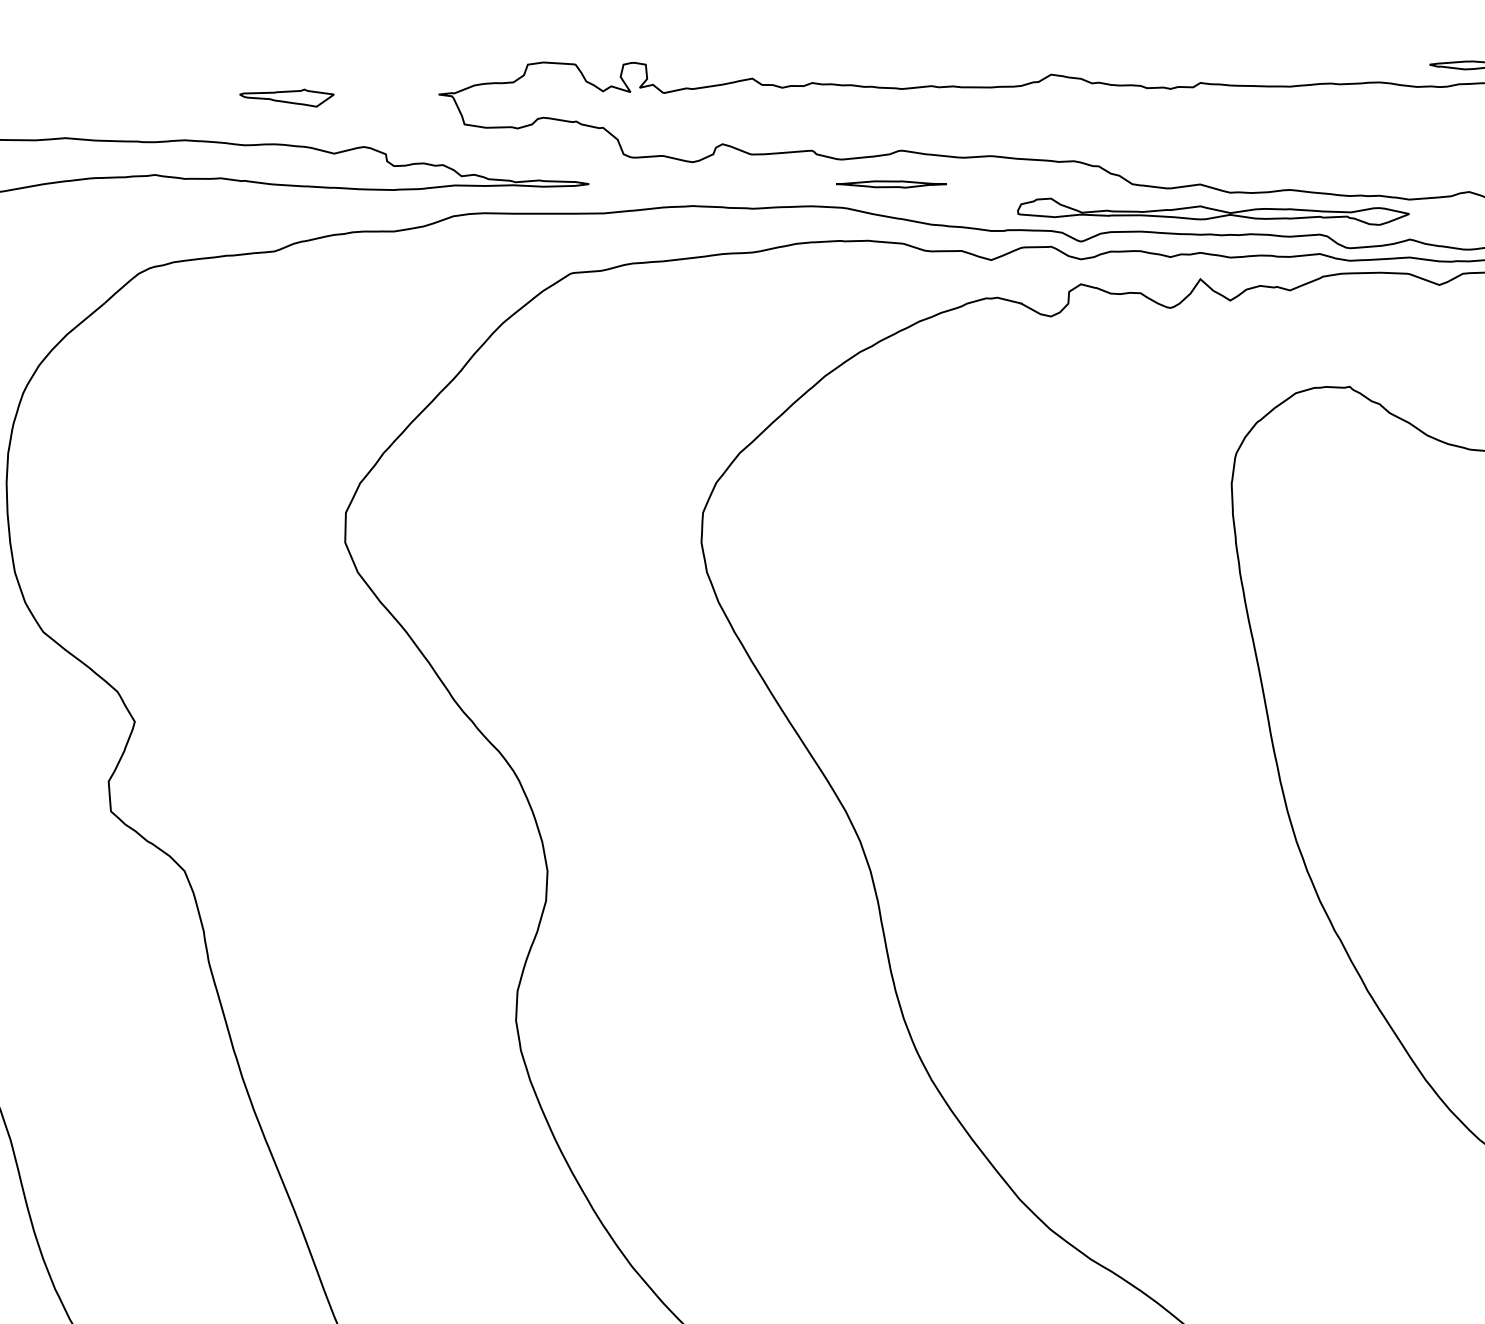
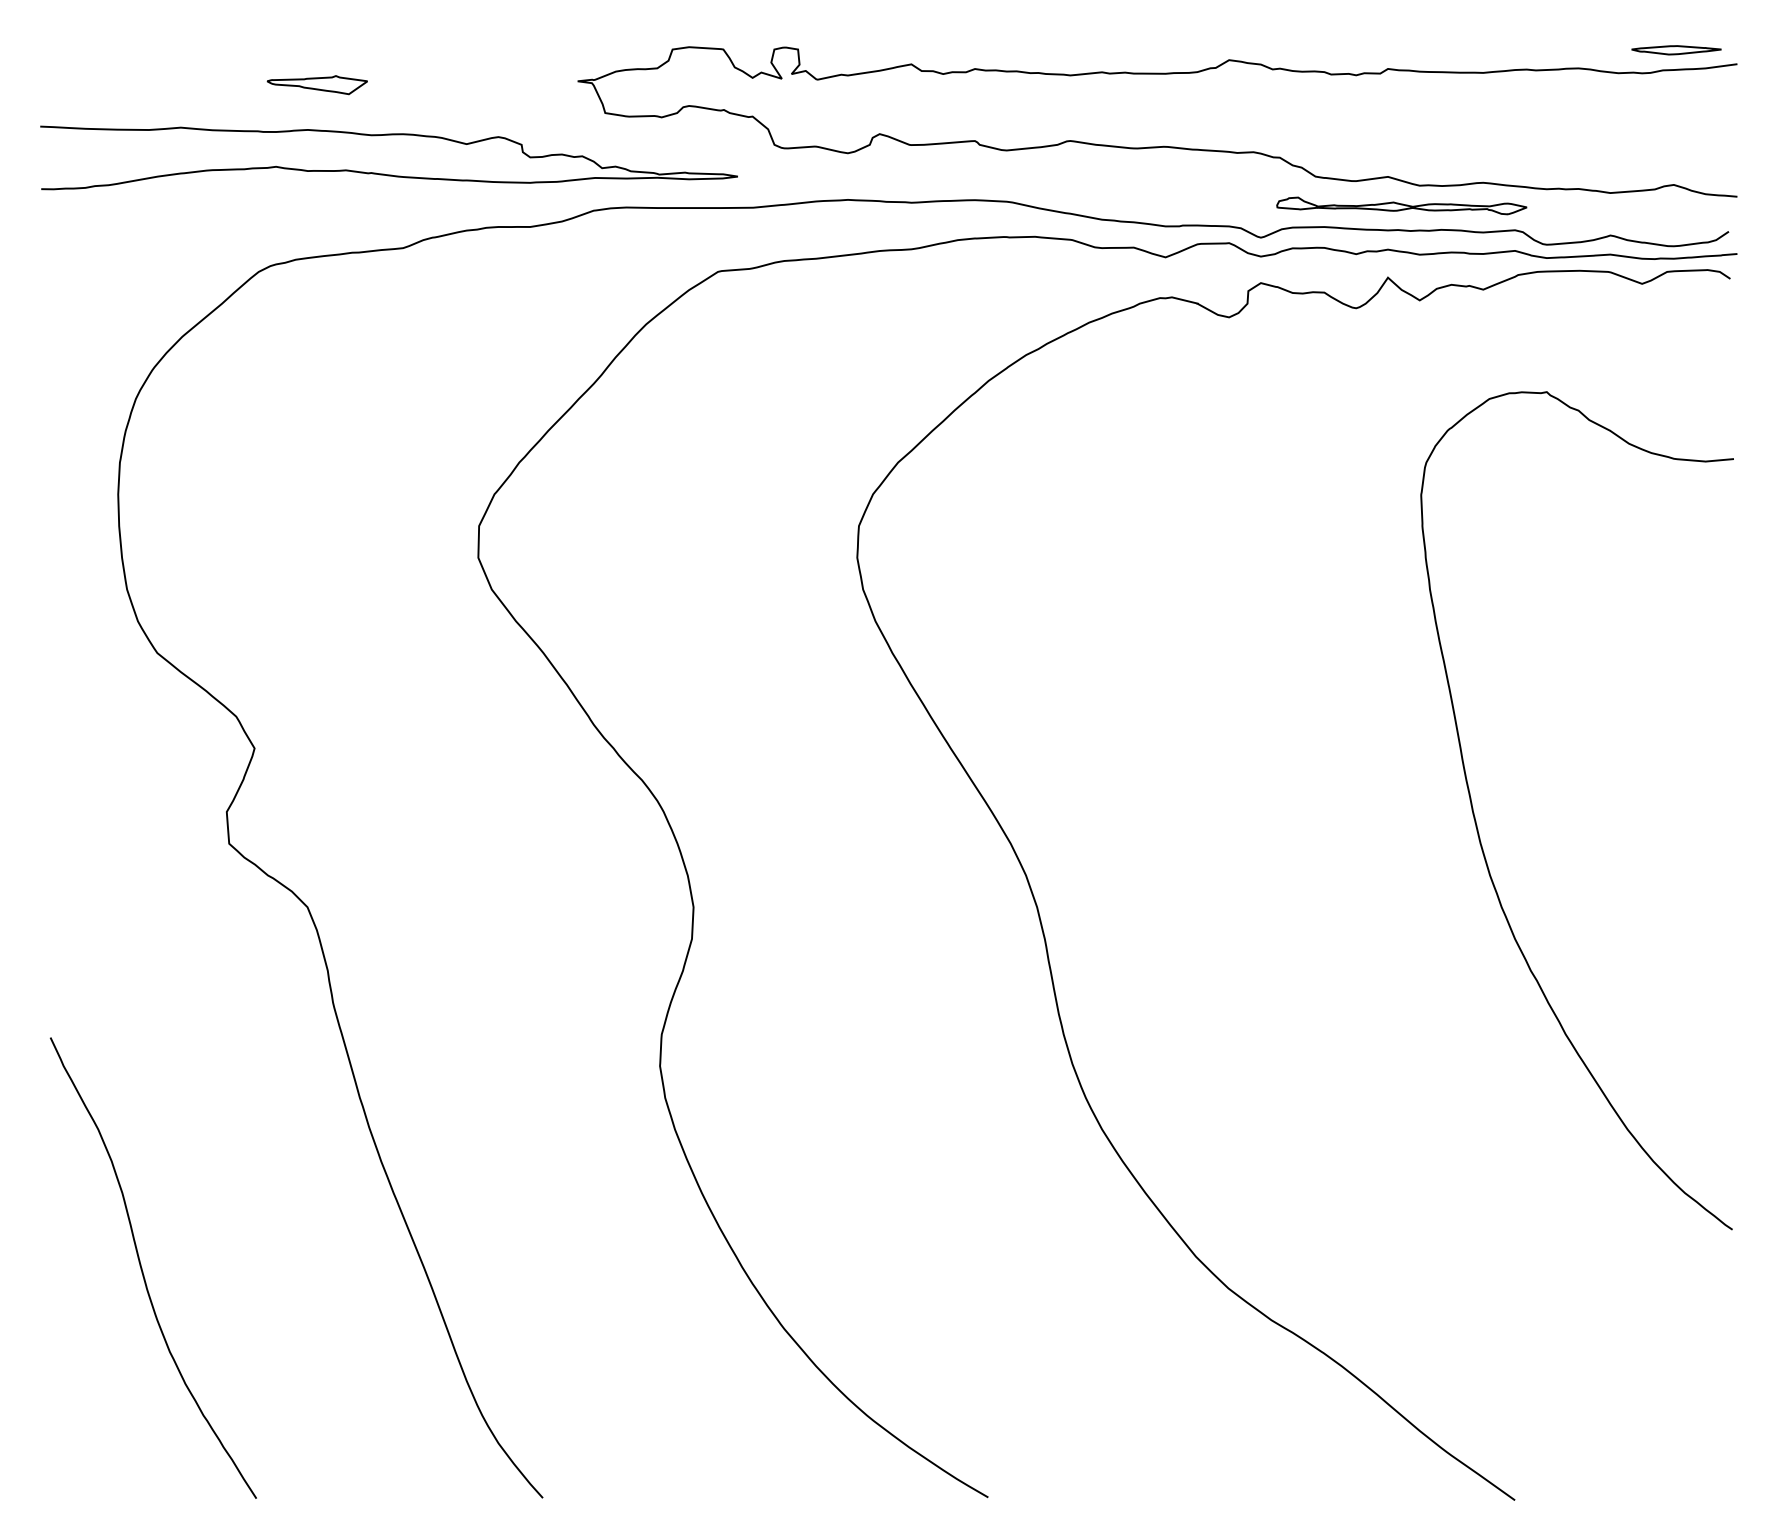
part: (286, 98) -> (316, 85), moved
part: (891, 184) -> (1059, 176), removed
part: (1213, 211) -> (1401, 205), size x0.6

